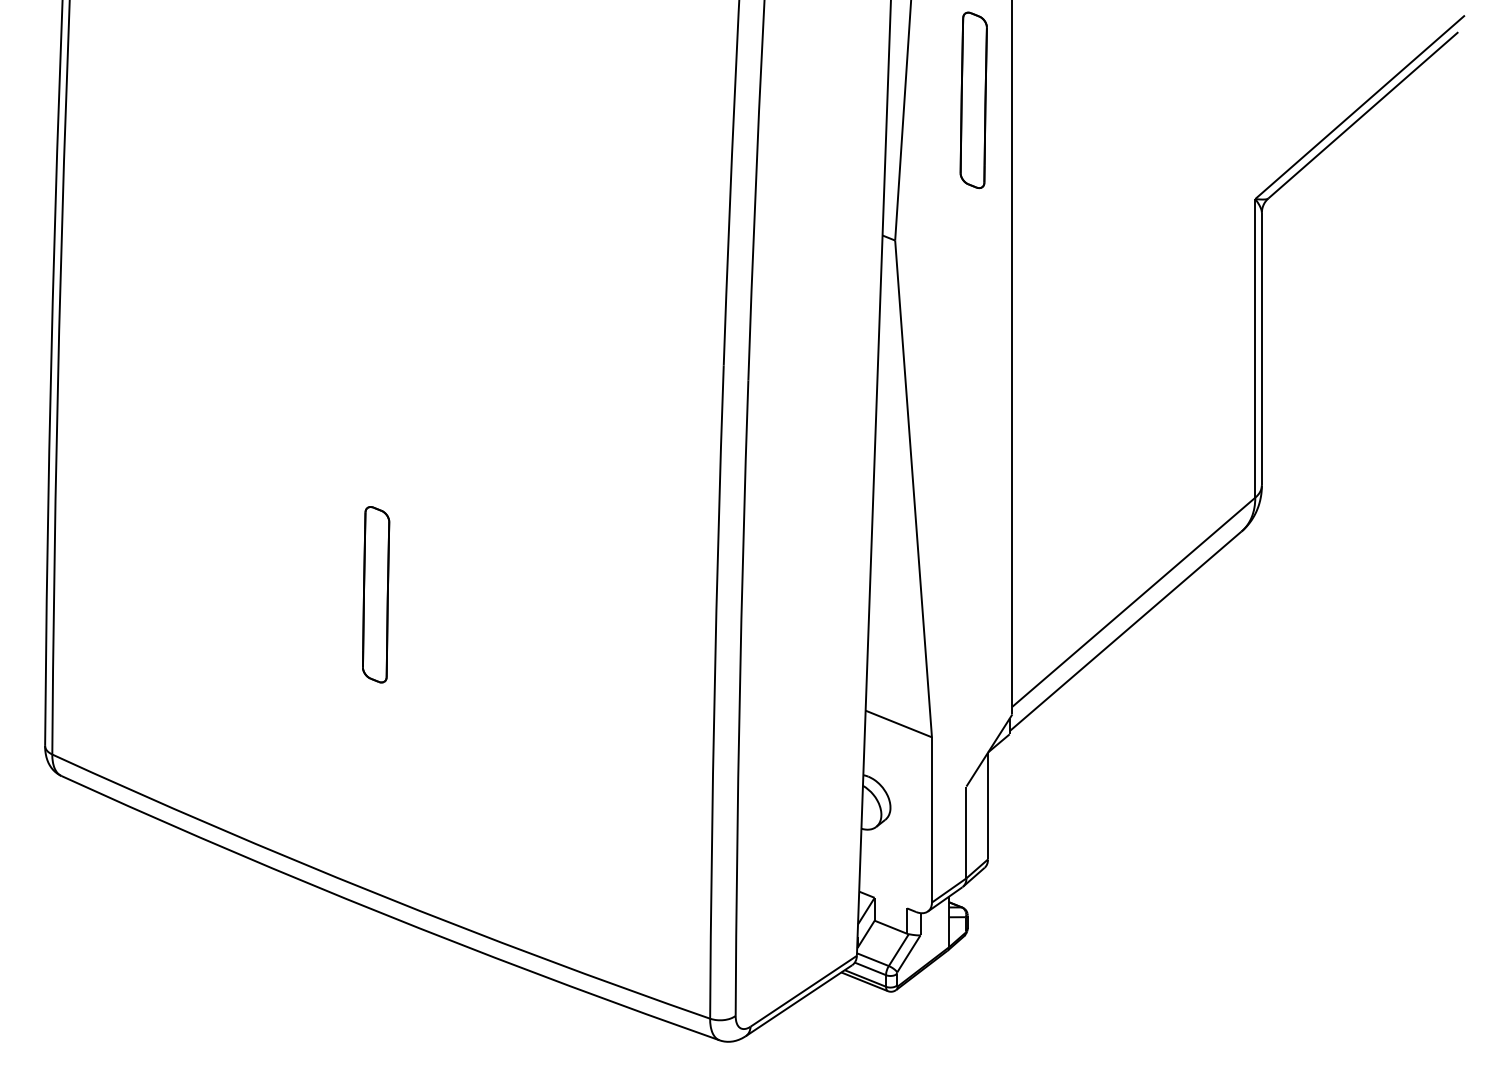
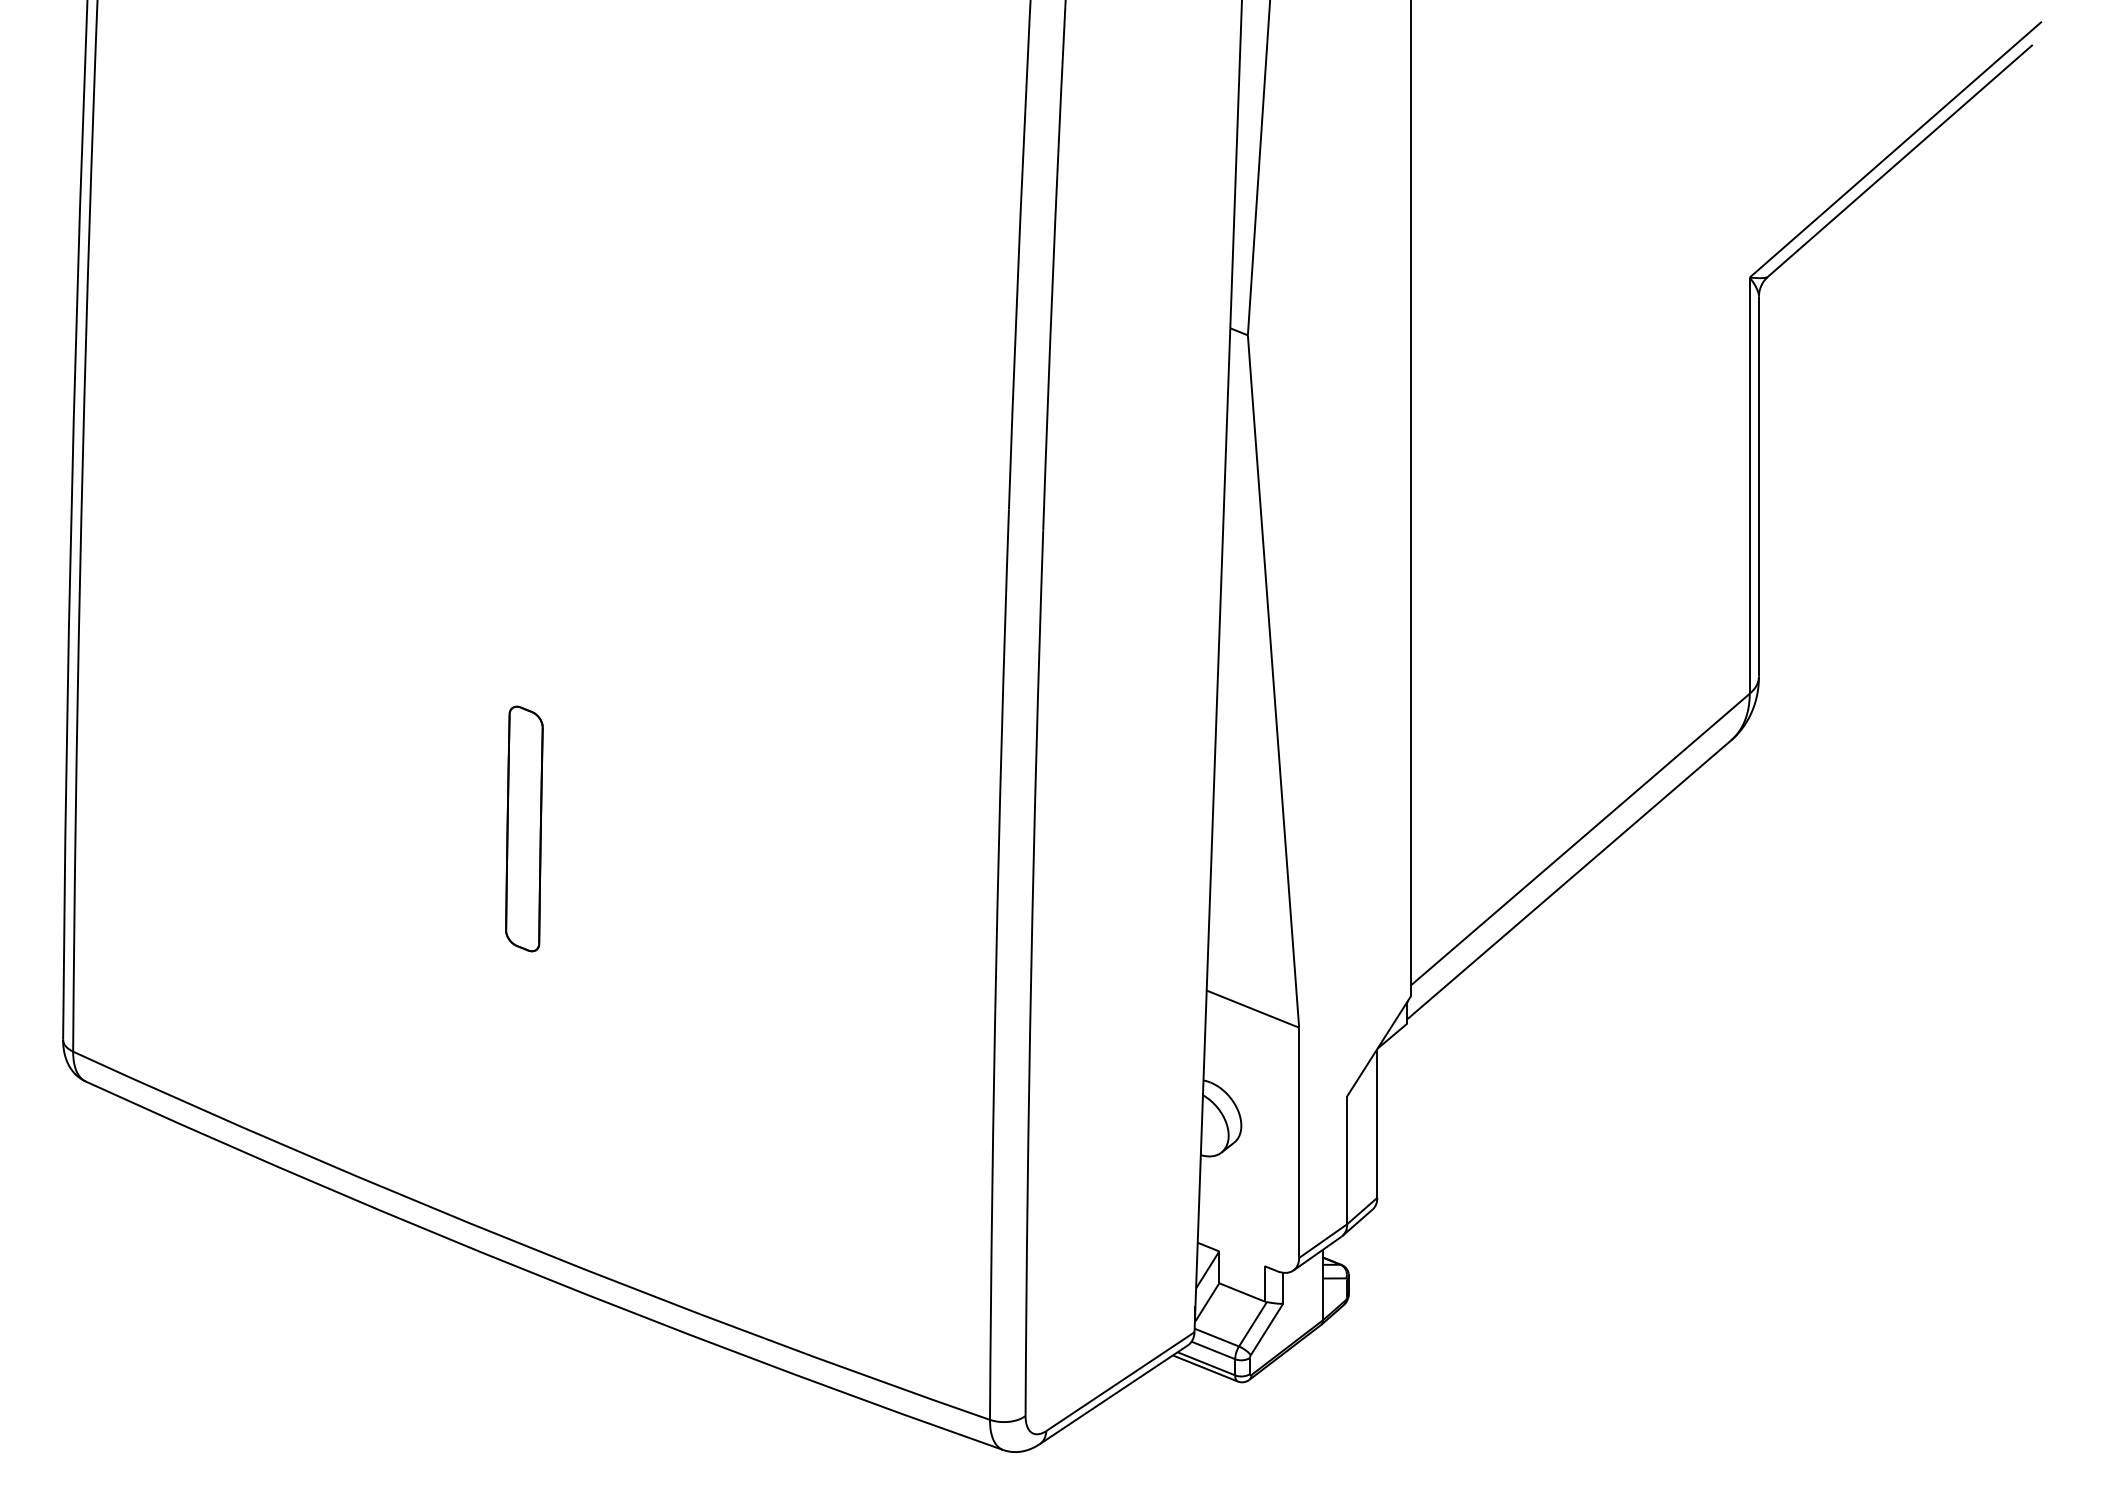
part: (973, 100) -> (1357, 139), removed

